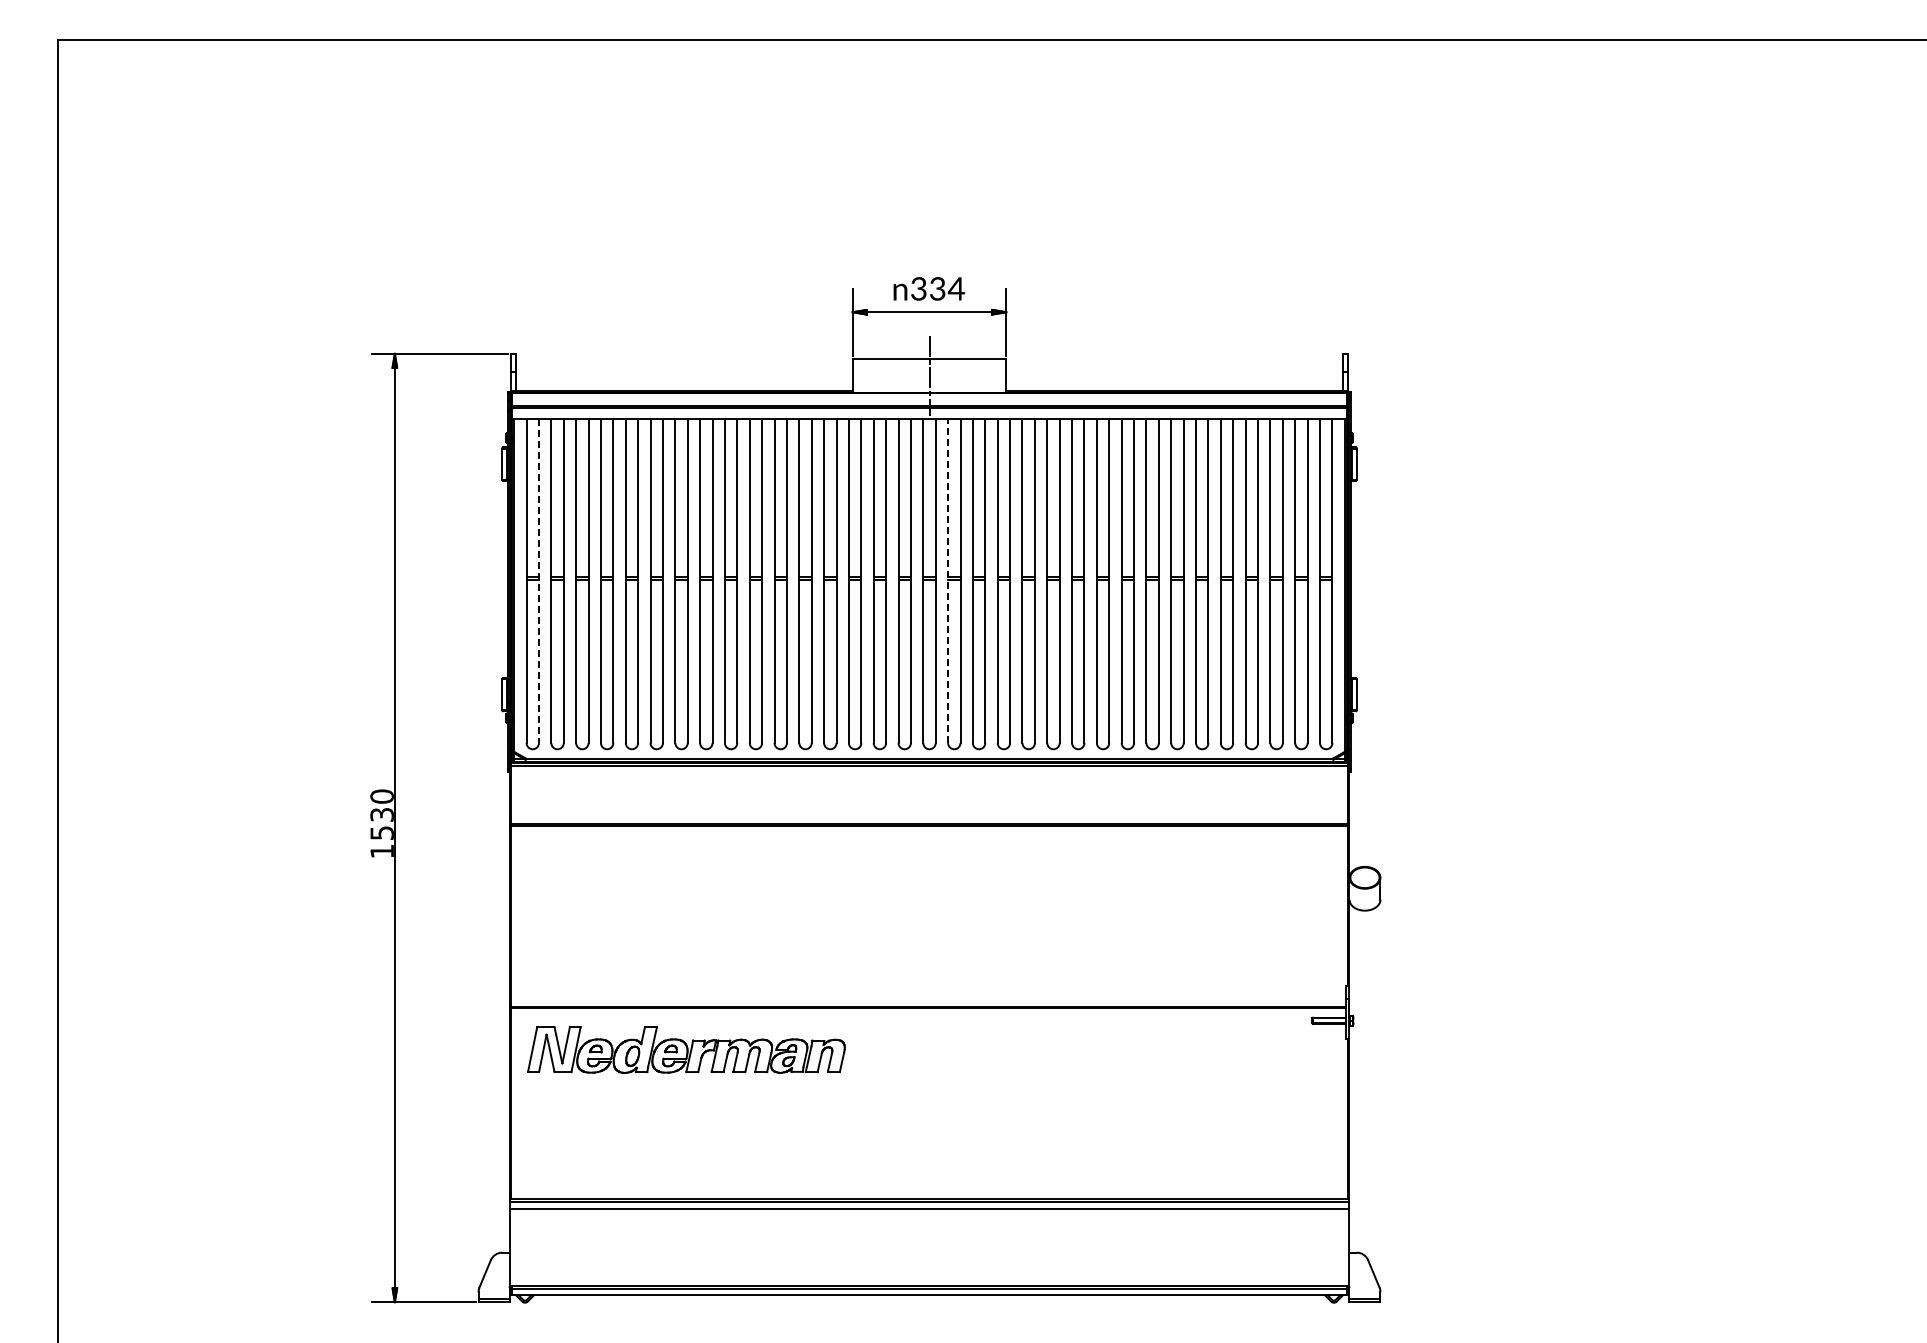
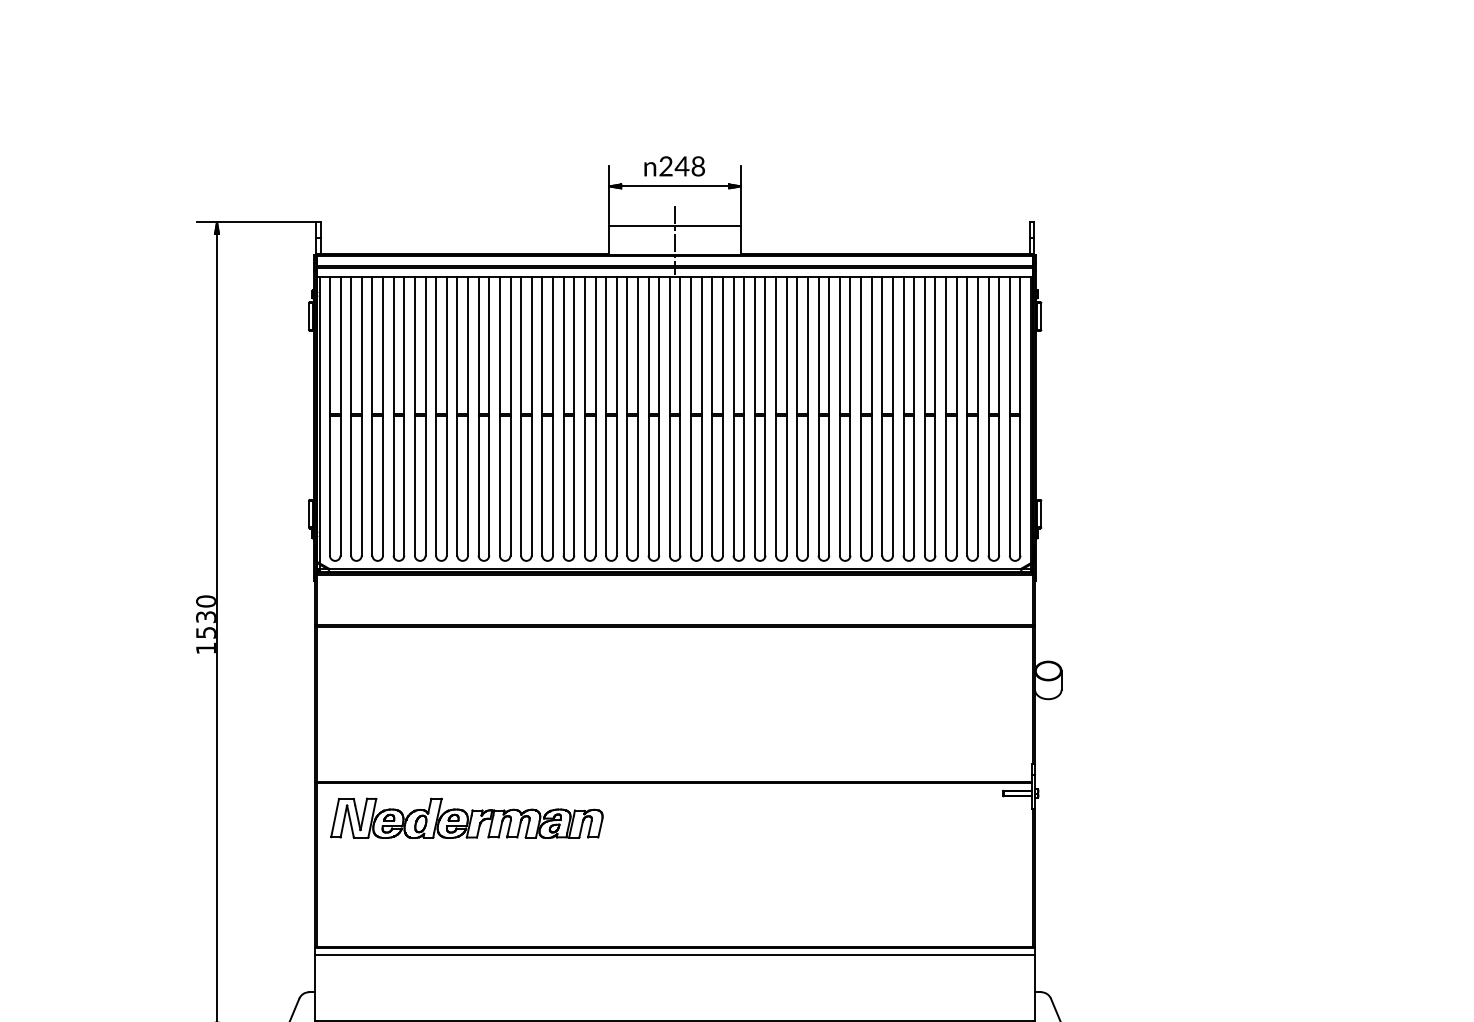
text: (937, 288) -> (682, 166), 334 -> 248
line: (948, 580) -> (691, 416), dashed -> solid
line: (538, 581) -> (340, 417), dashed -> solid

